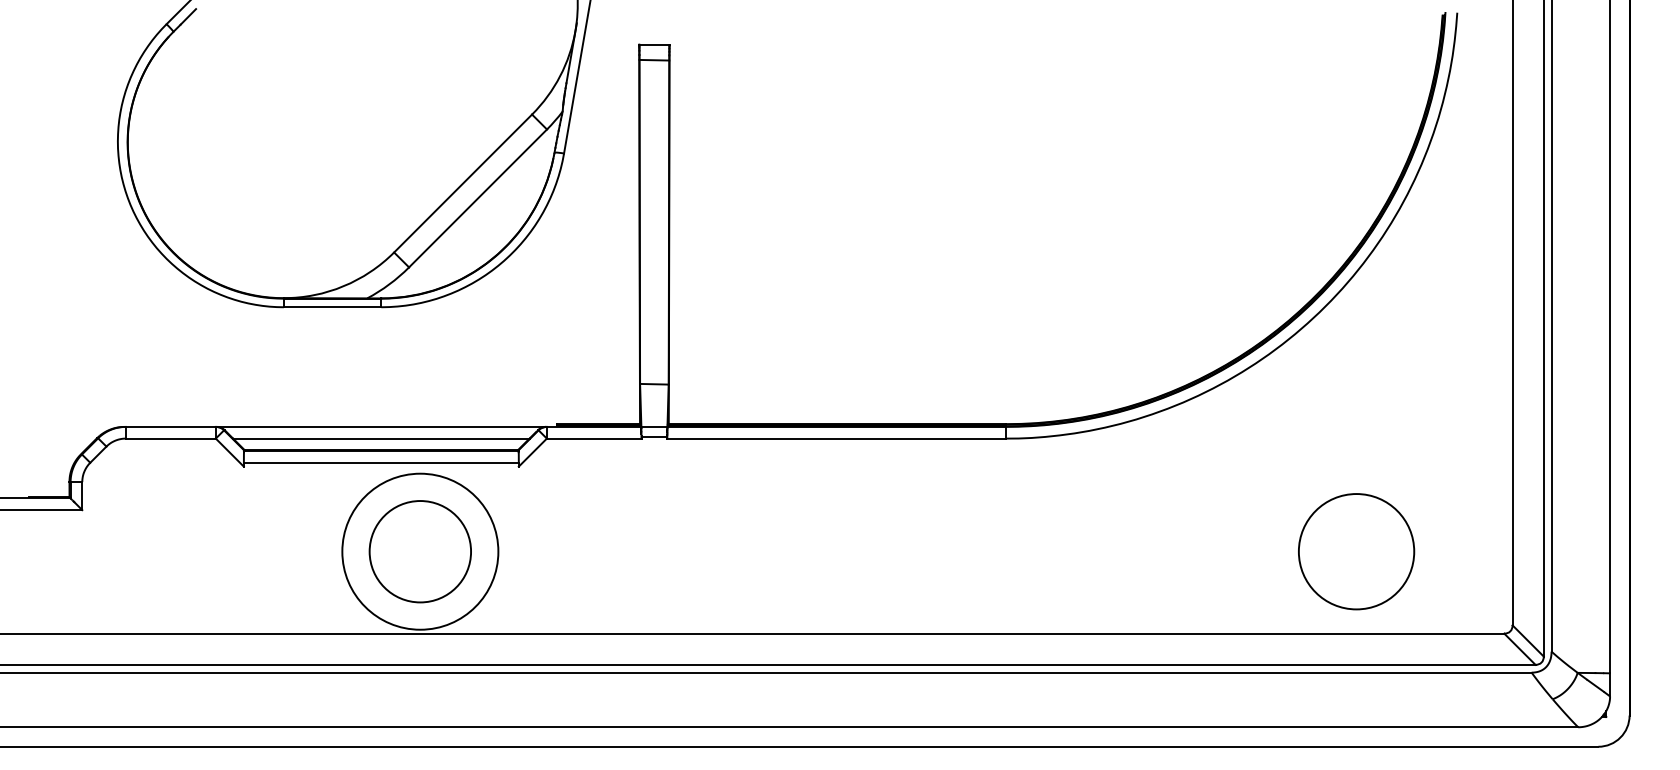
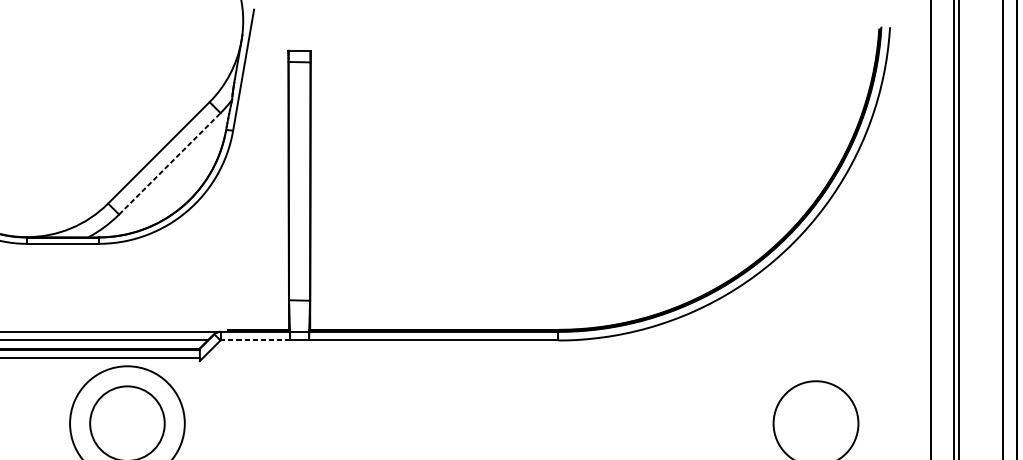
line: (478, 198) -> (170, 163), solid -> dashed
line: (593, 438) -> (254, 340), solid -> dashed

